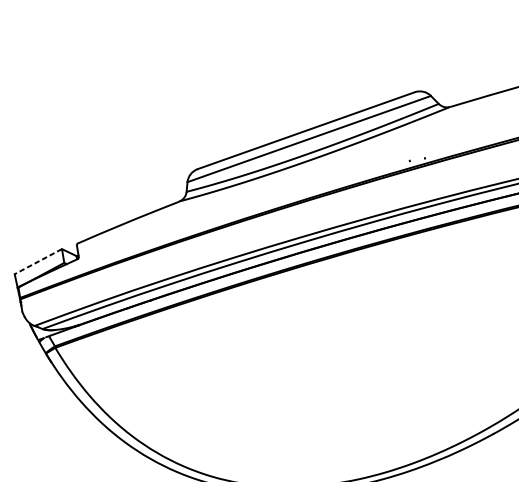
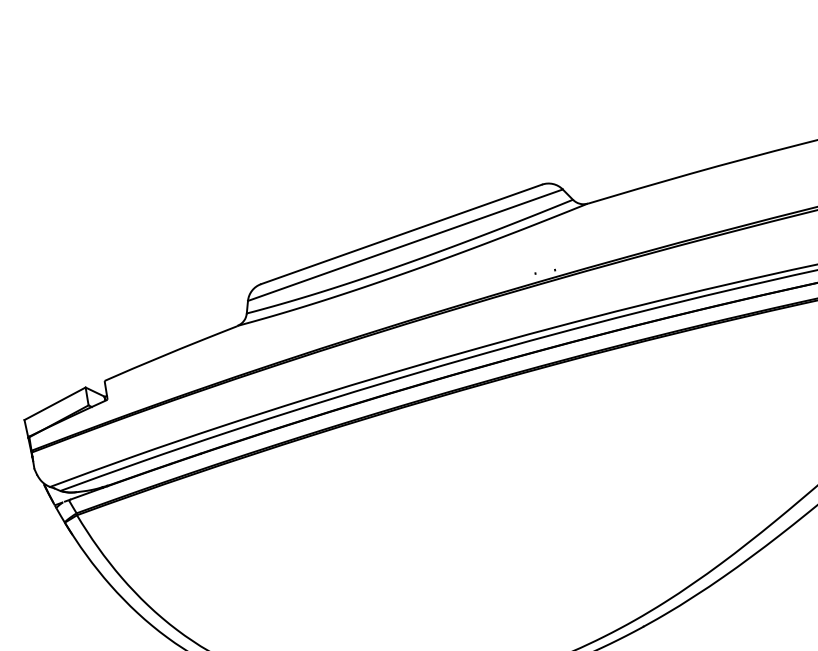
line: (38, 261) -> (55, 403), dashed -> solid

